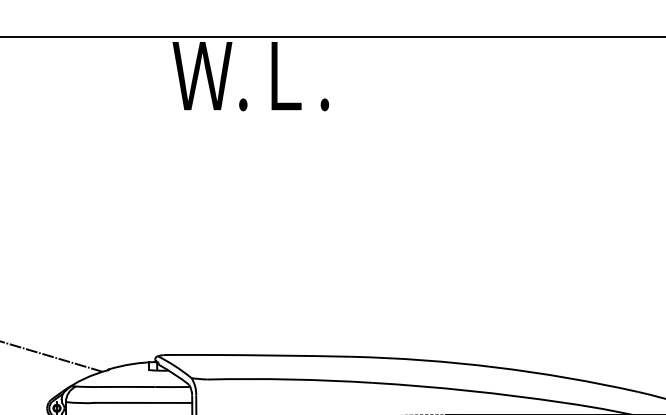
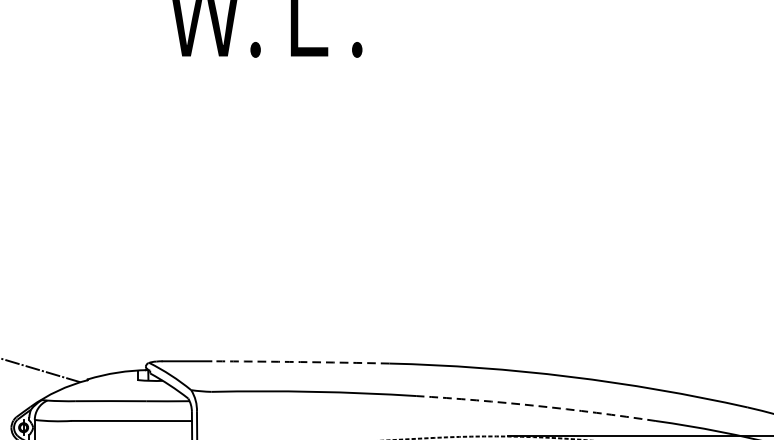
arc: (279, 355) -> (300, 361), solid -> dashed
arc: (468, 390) -> (536, 405), solid -> dashed

